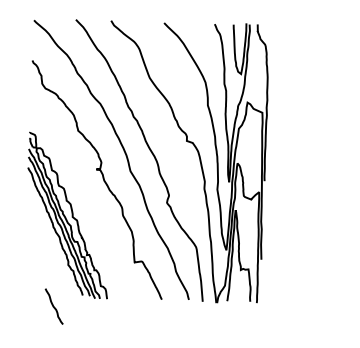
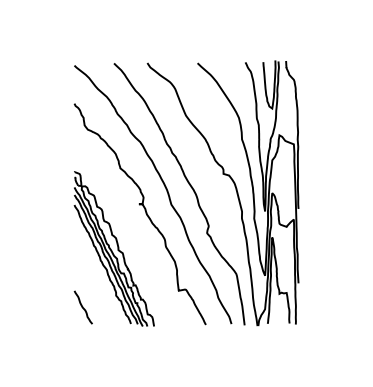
line: (53, 306) -> (82, 307), moved

